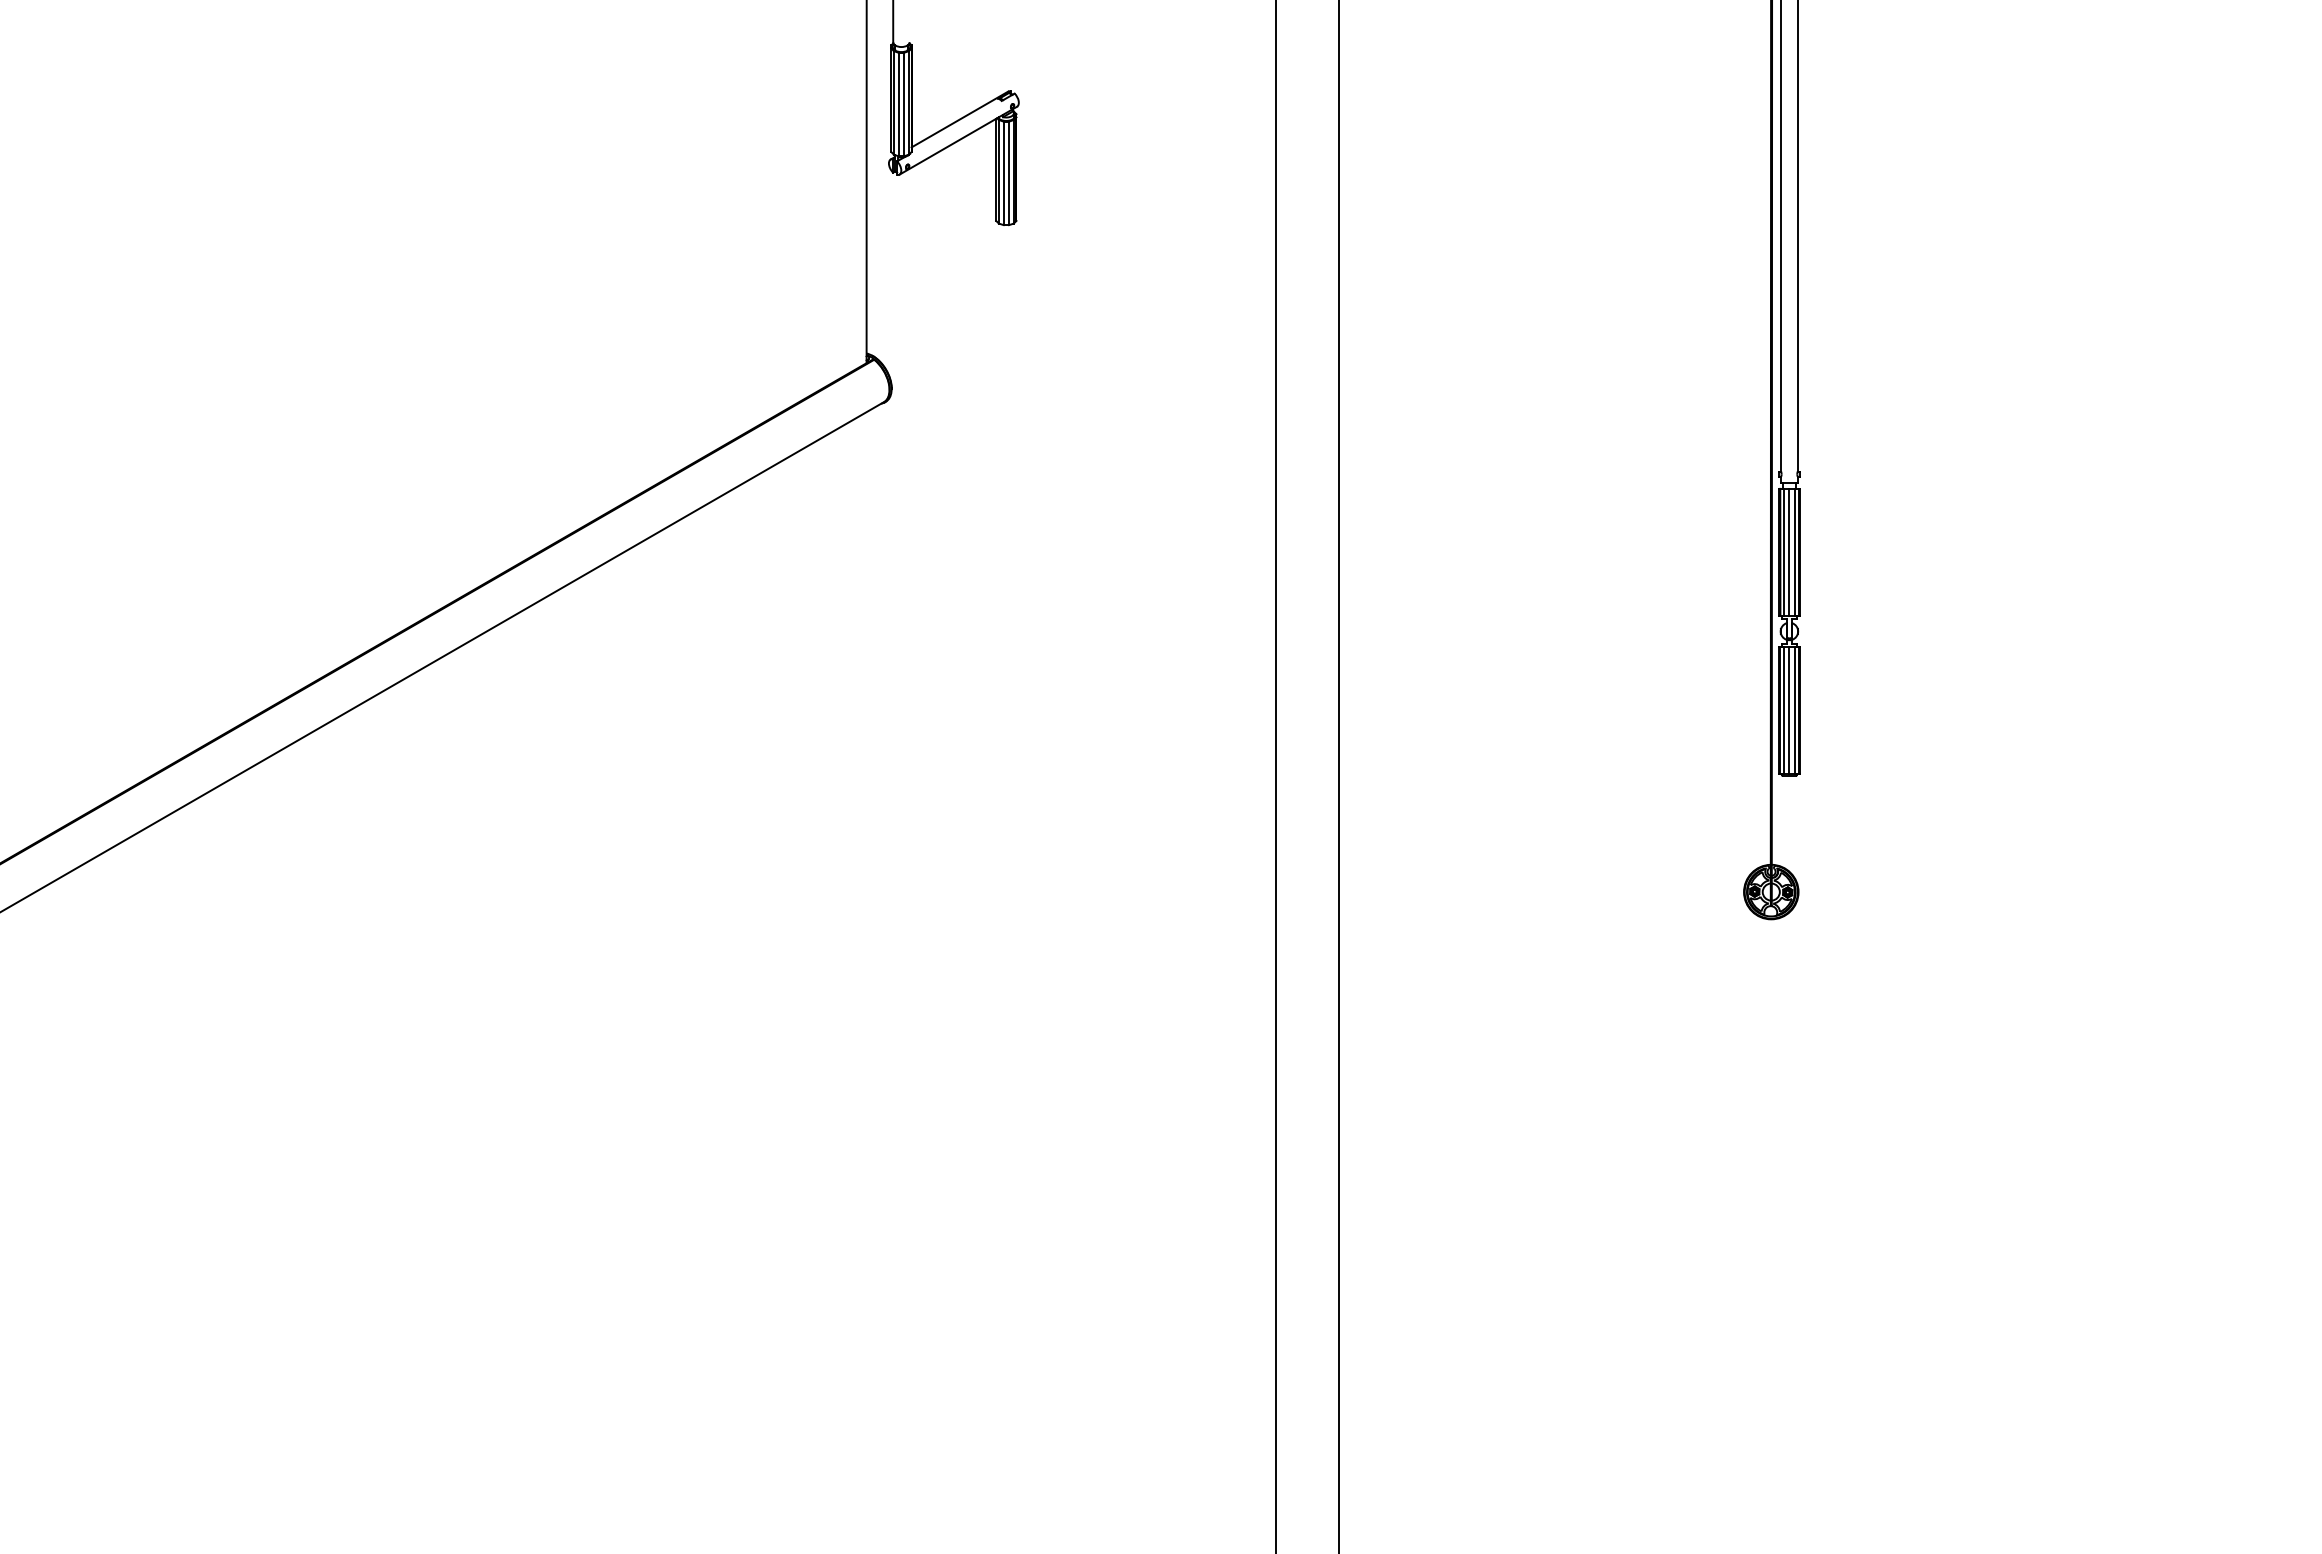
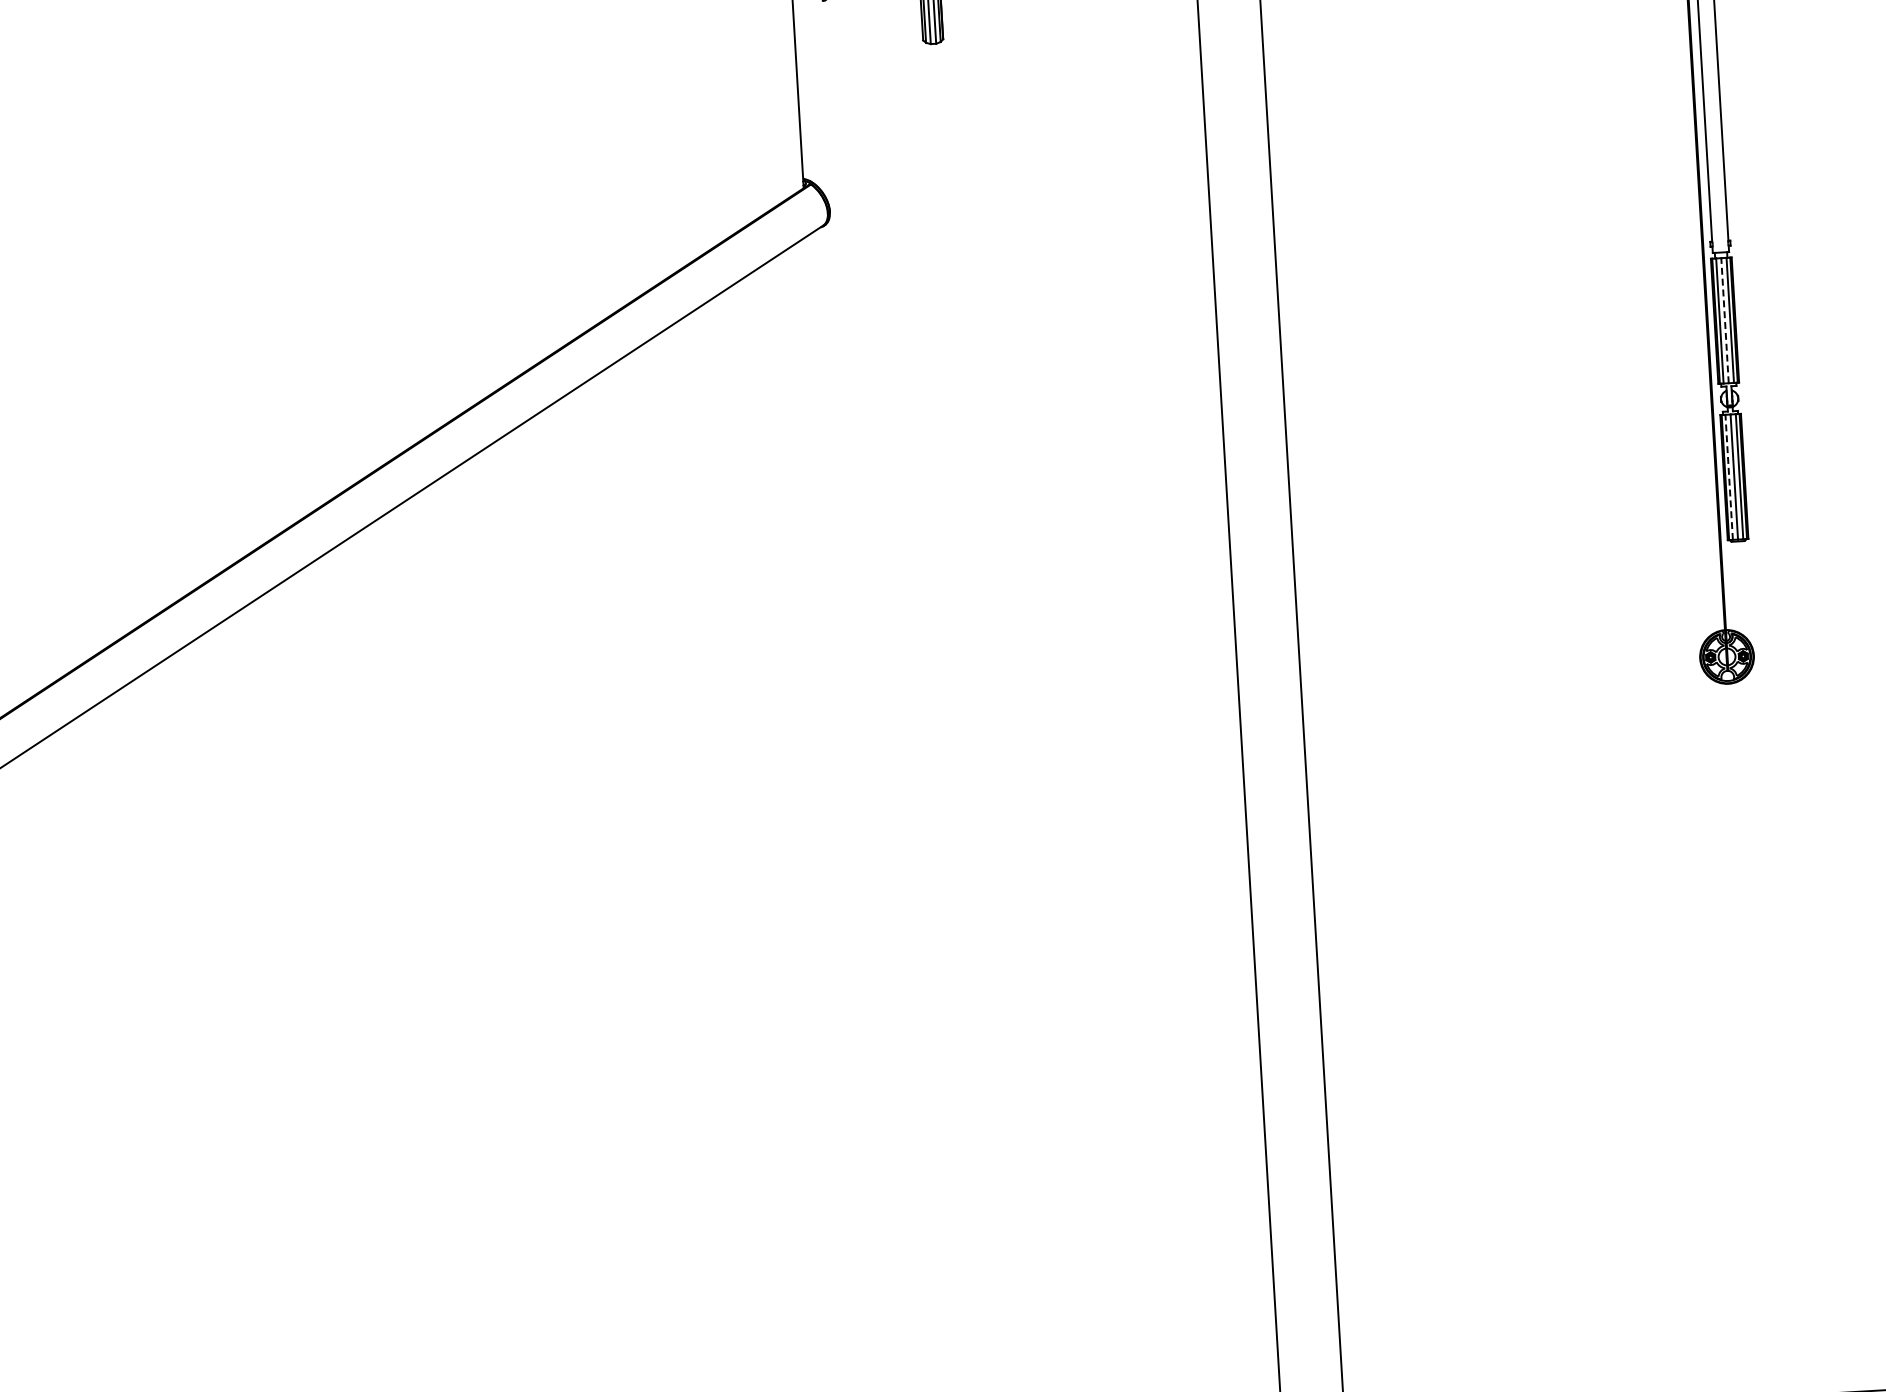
line: (1789, 551) -> (1725, 319), solid -> dashed
line: (1784, 710) -> (1729, 477), solid -> dashed

